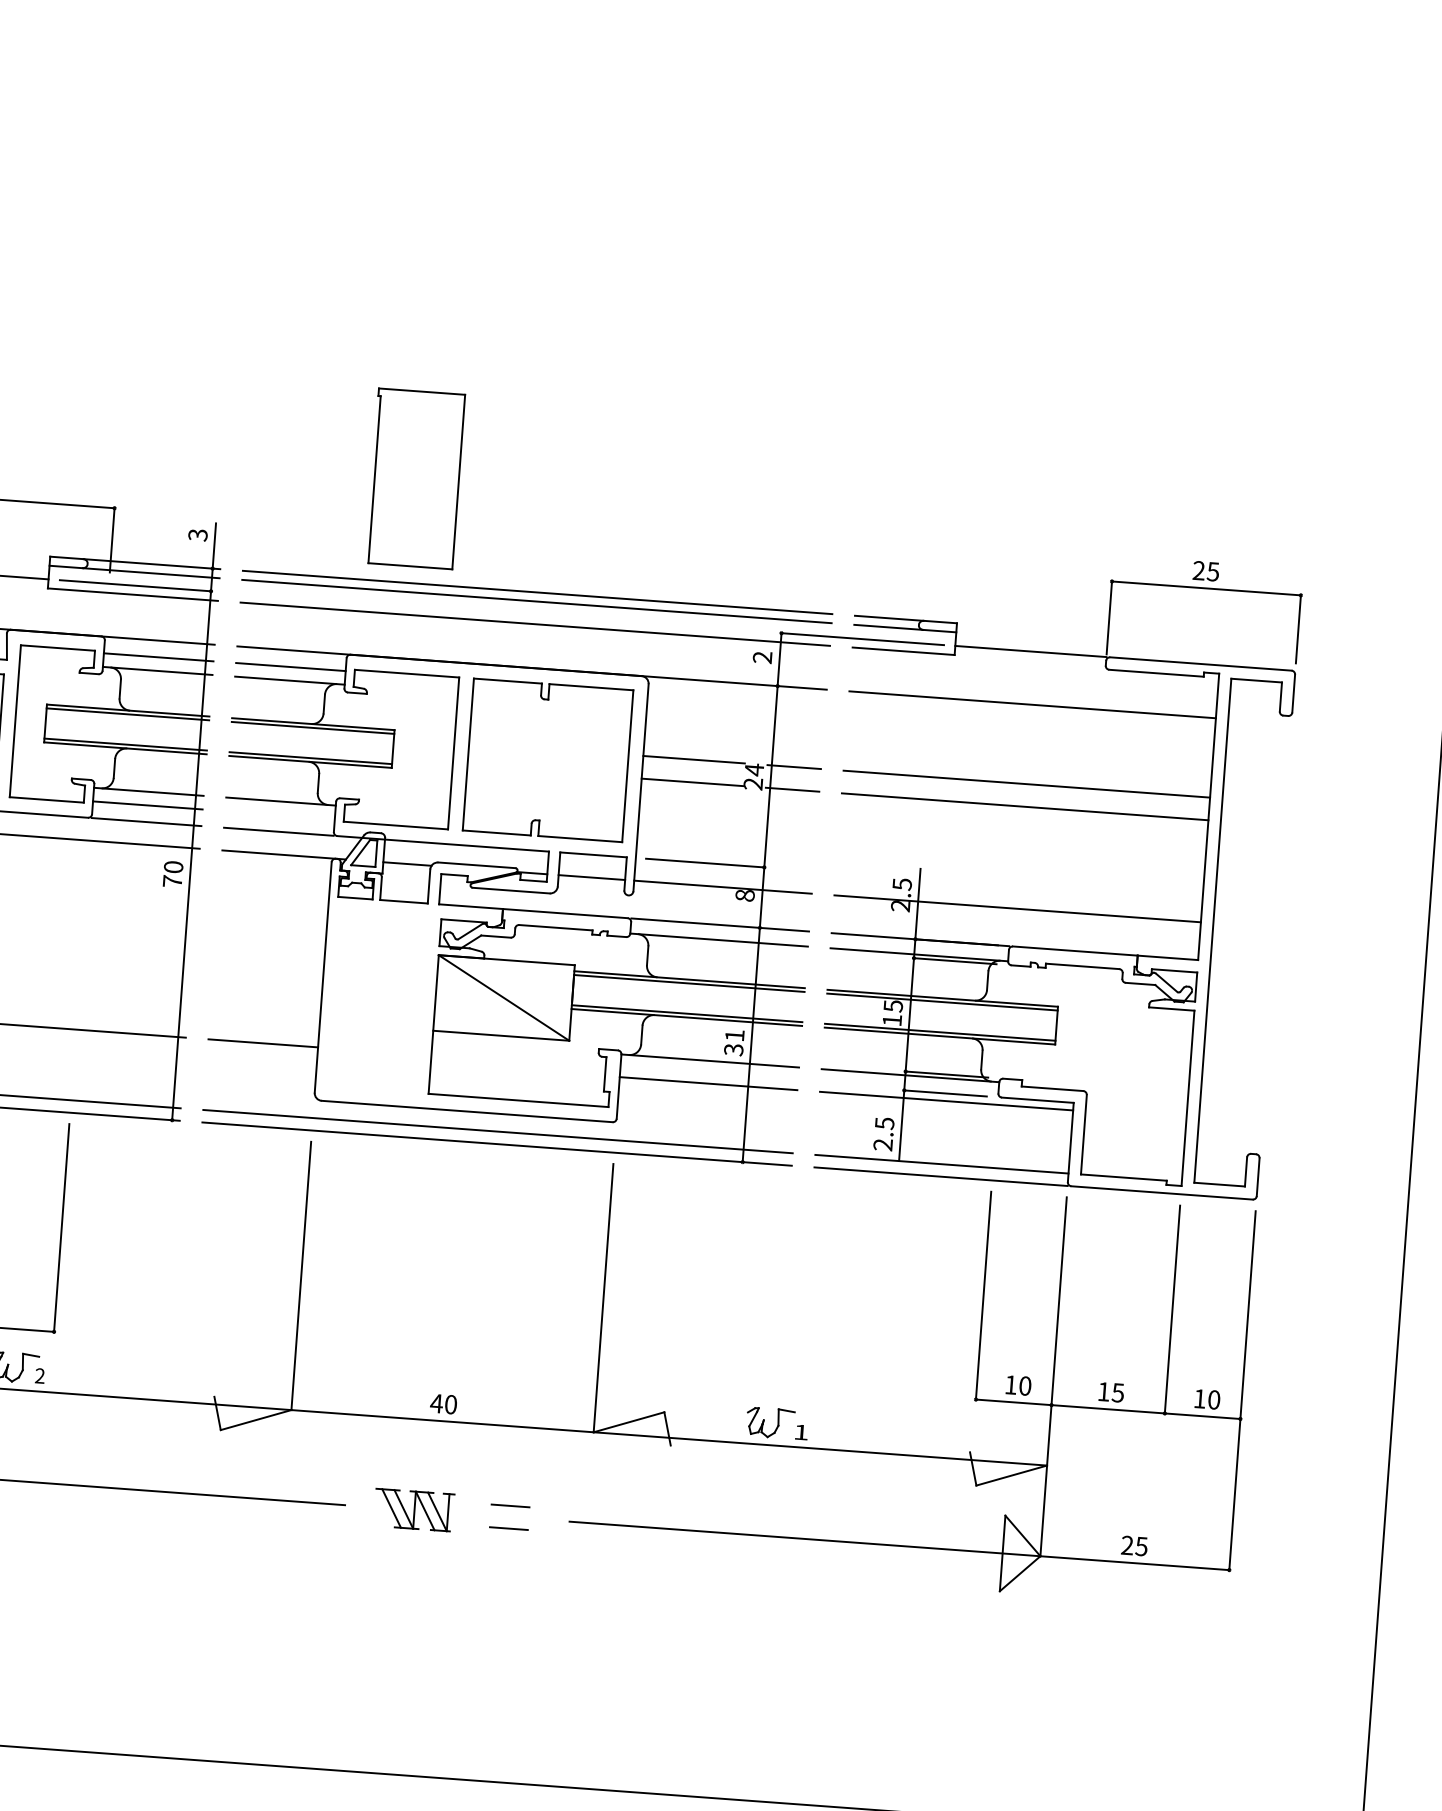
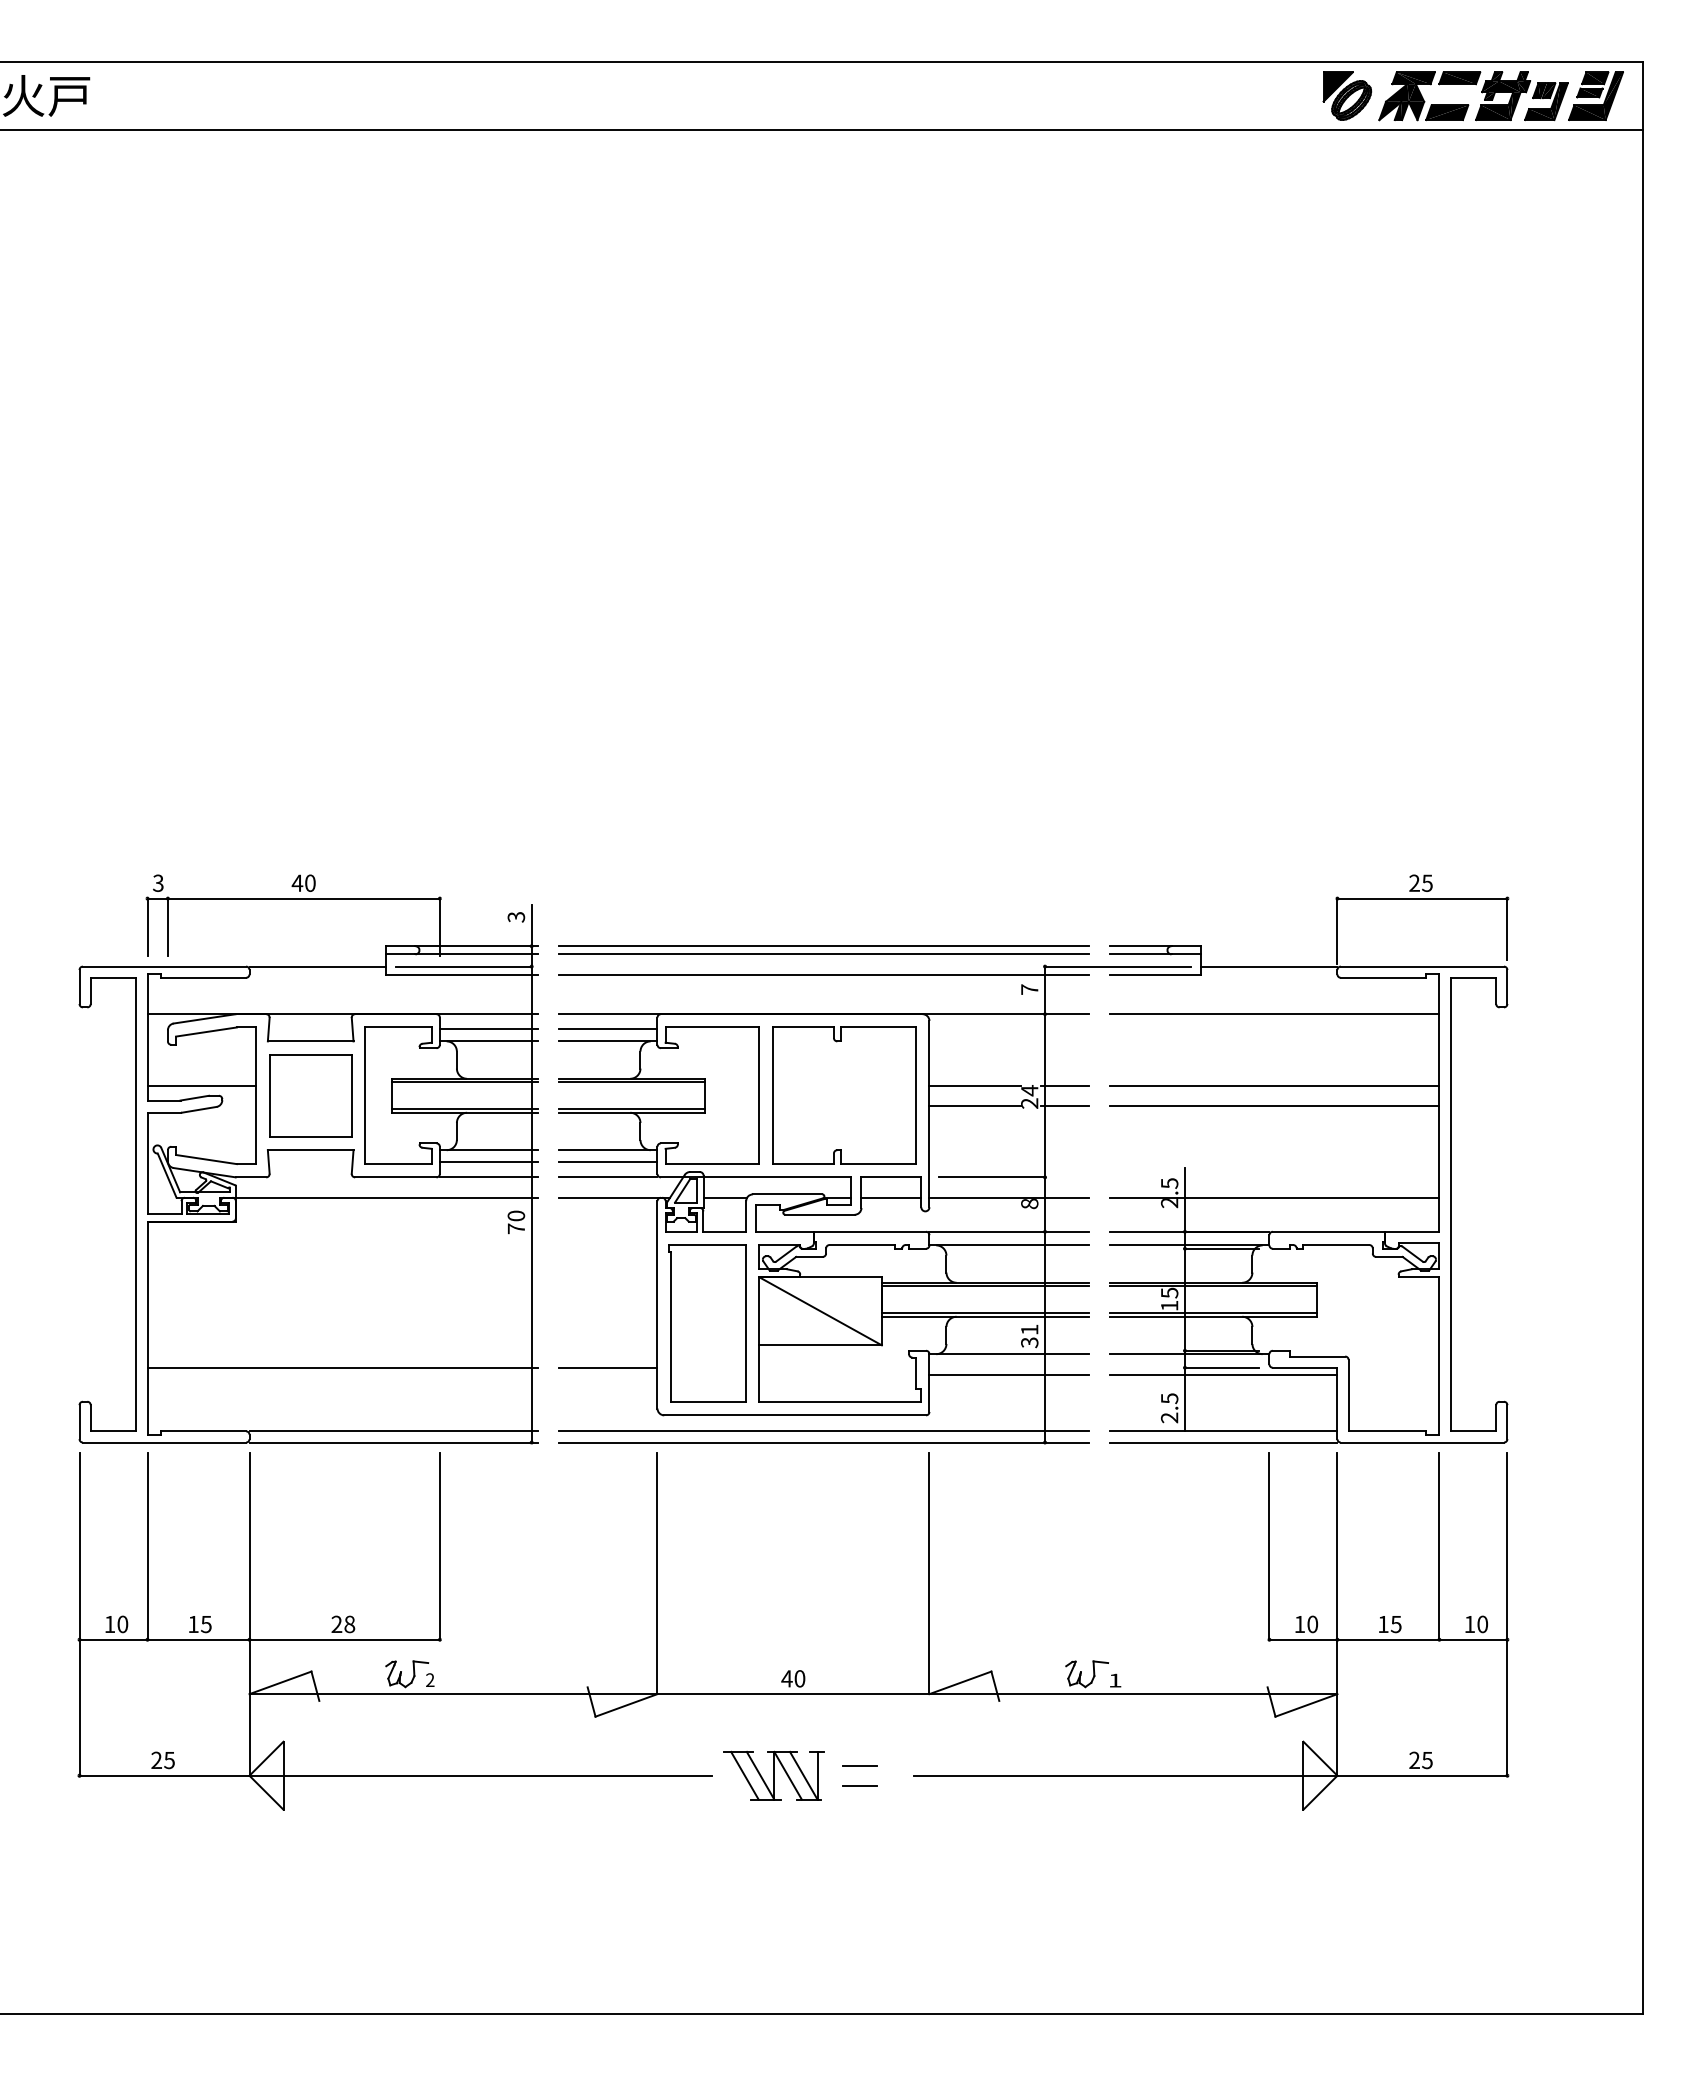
part: (415, 478) -> (707, 1323), moved
text: (762, 657) -> (1029, 989), 2 -> 7
line: (279, 815) -> (607, 1162), added
part: (413, 1509) -> (773, 1775), size x1.43

